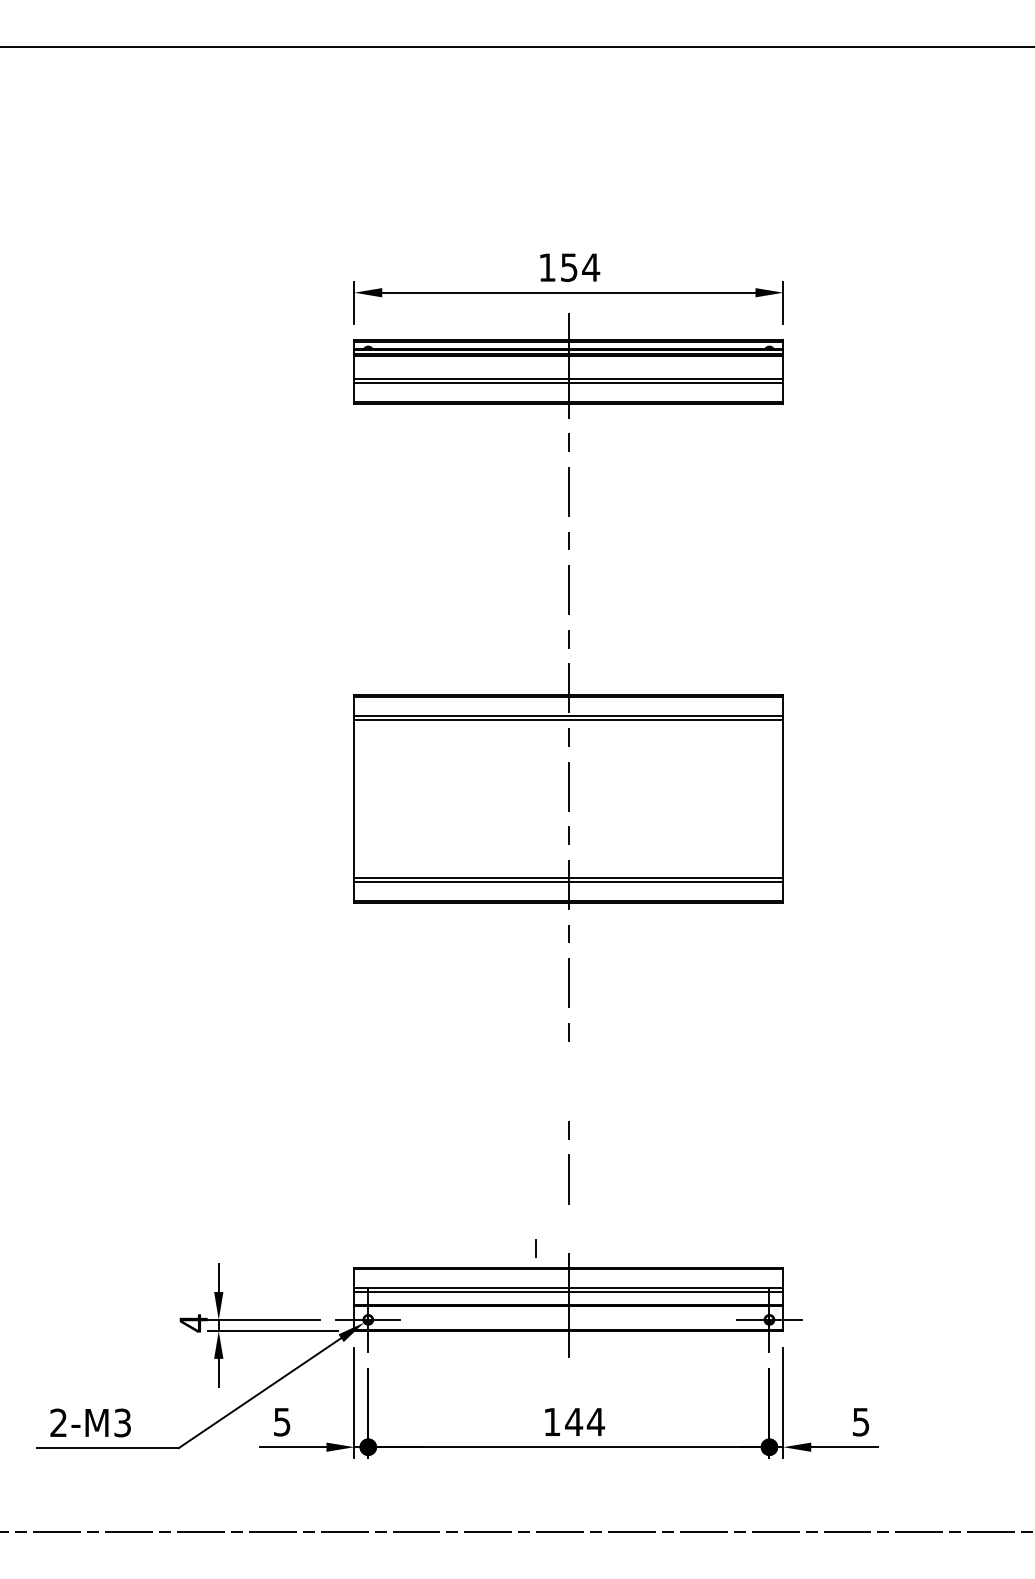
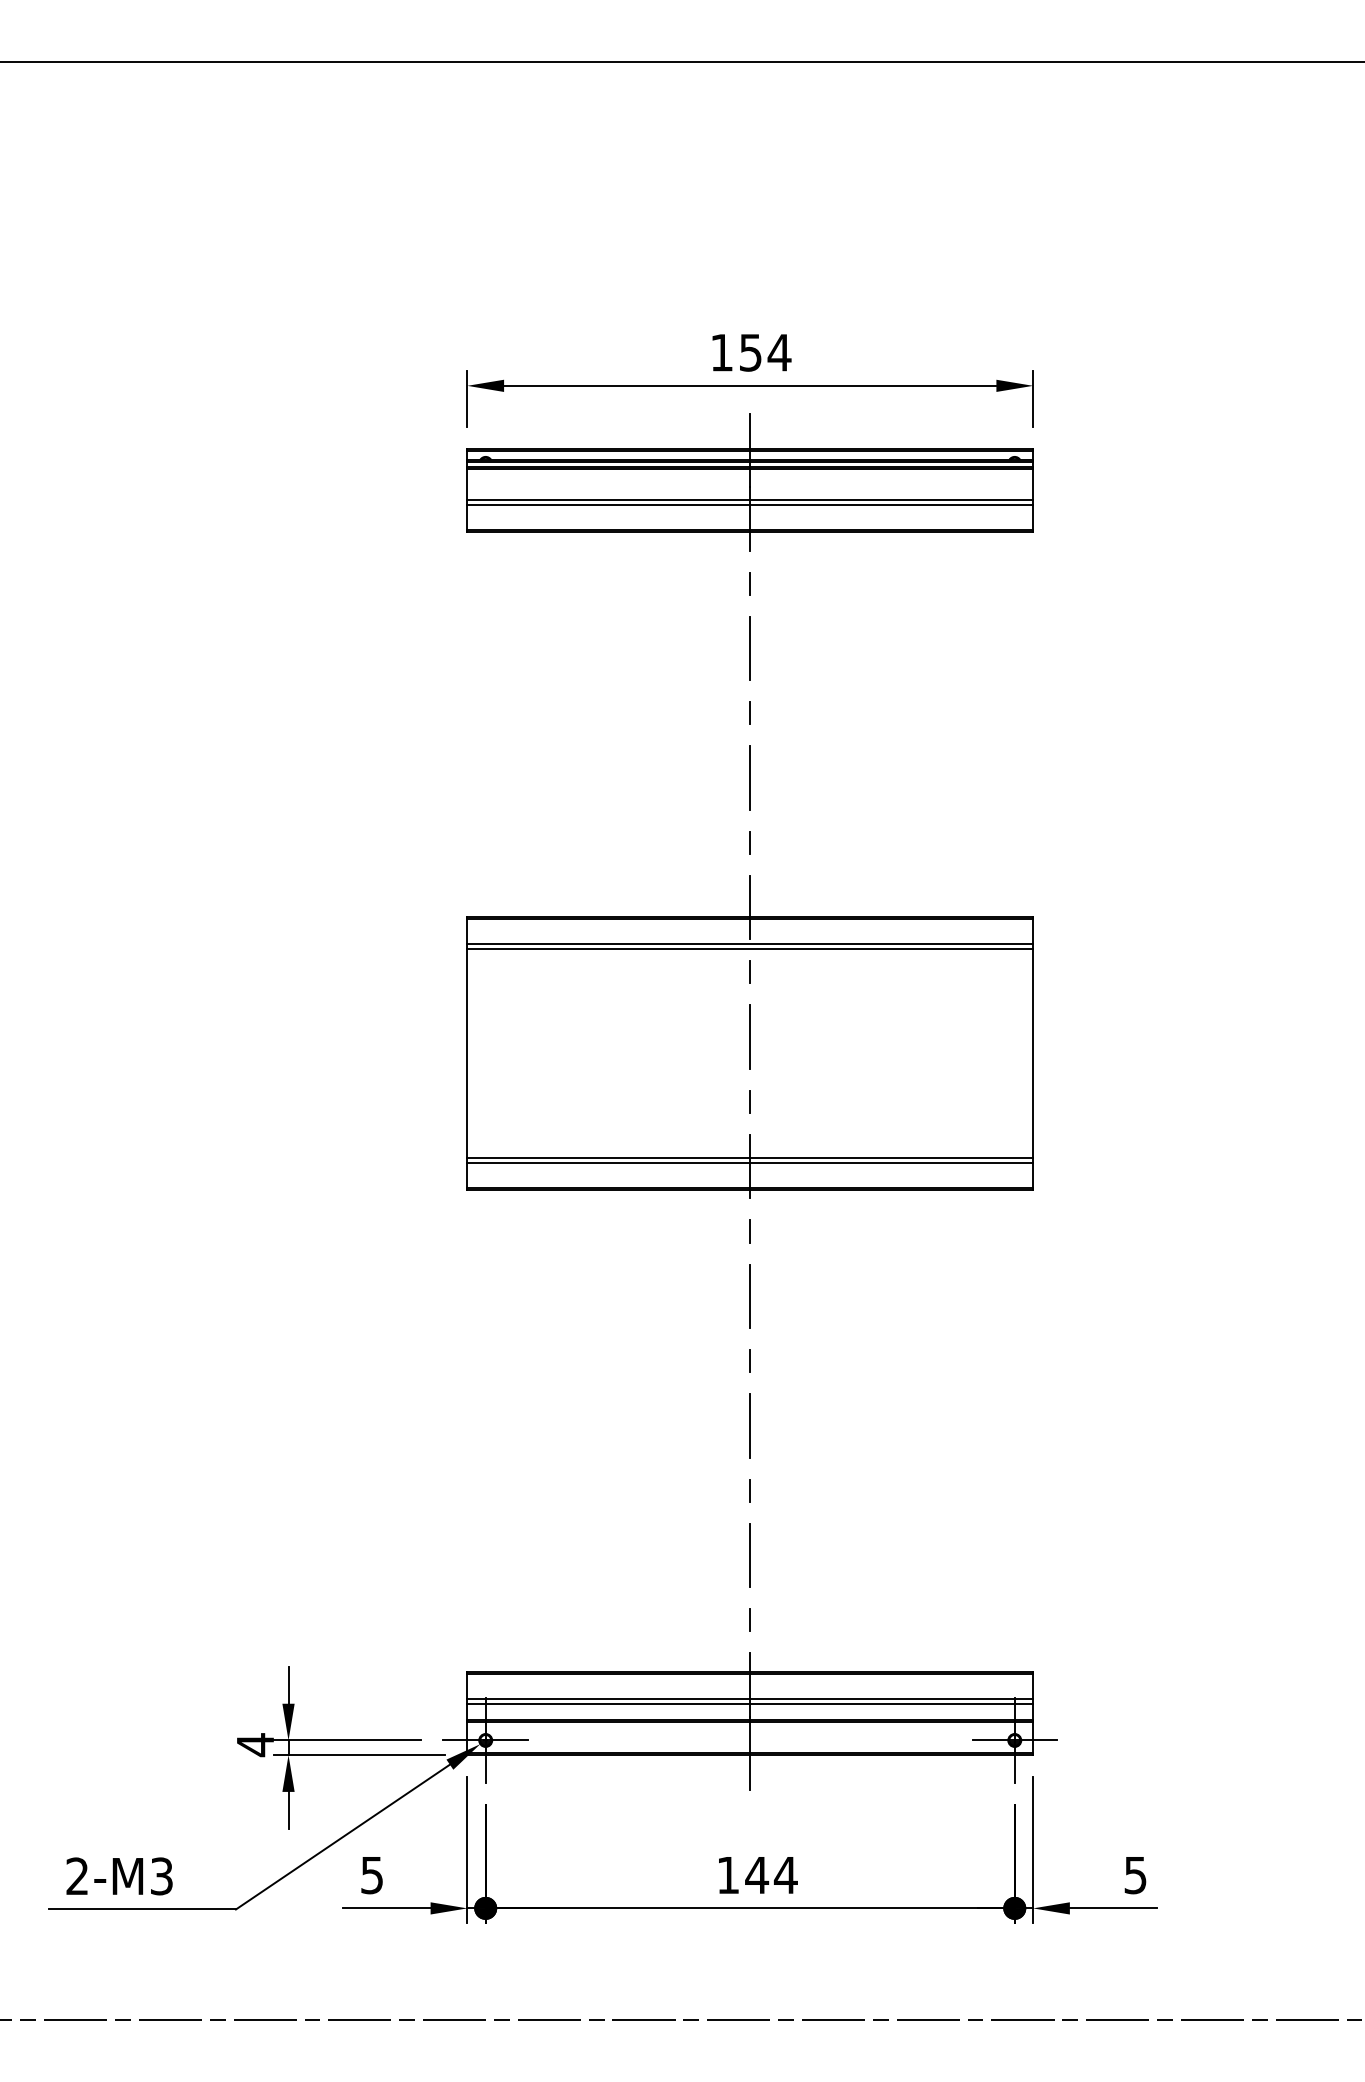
line: (568, 1081) -> (749, 1426), added
line: (535, 1248) -> (749, 1619), moved

